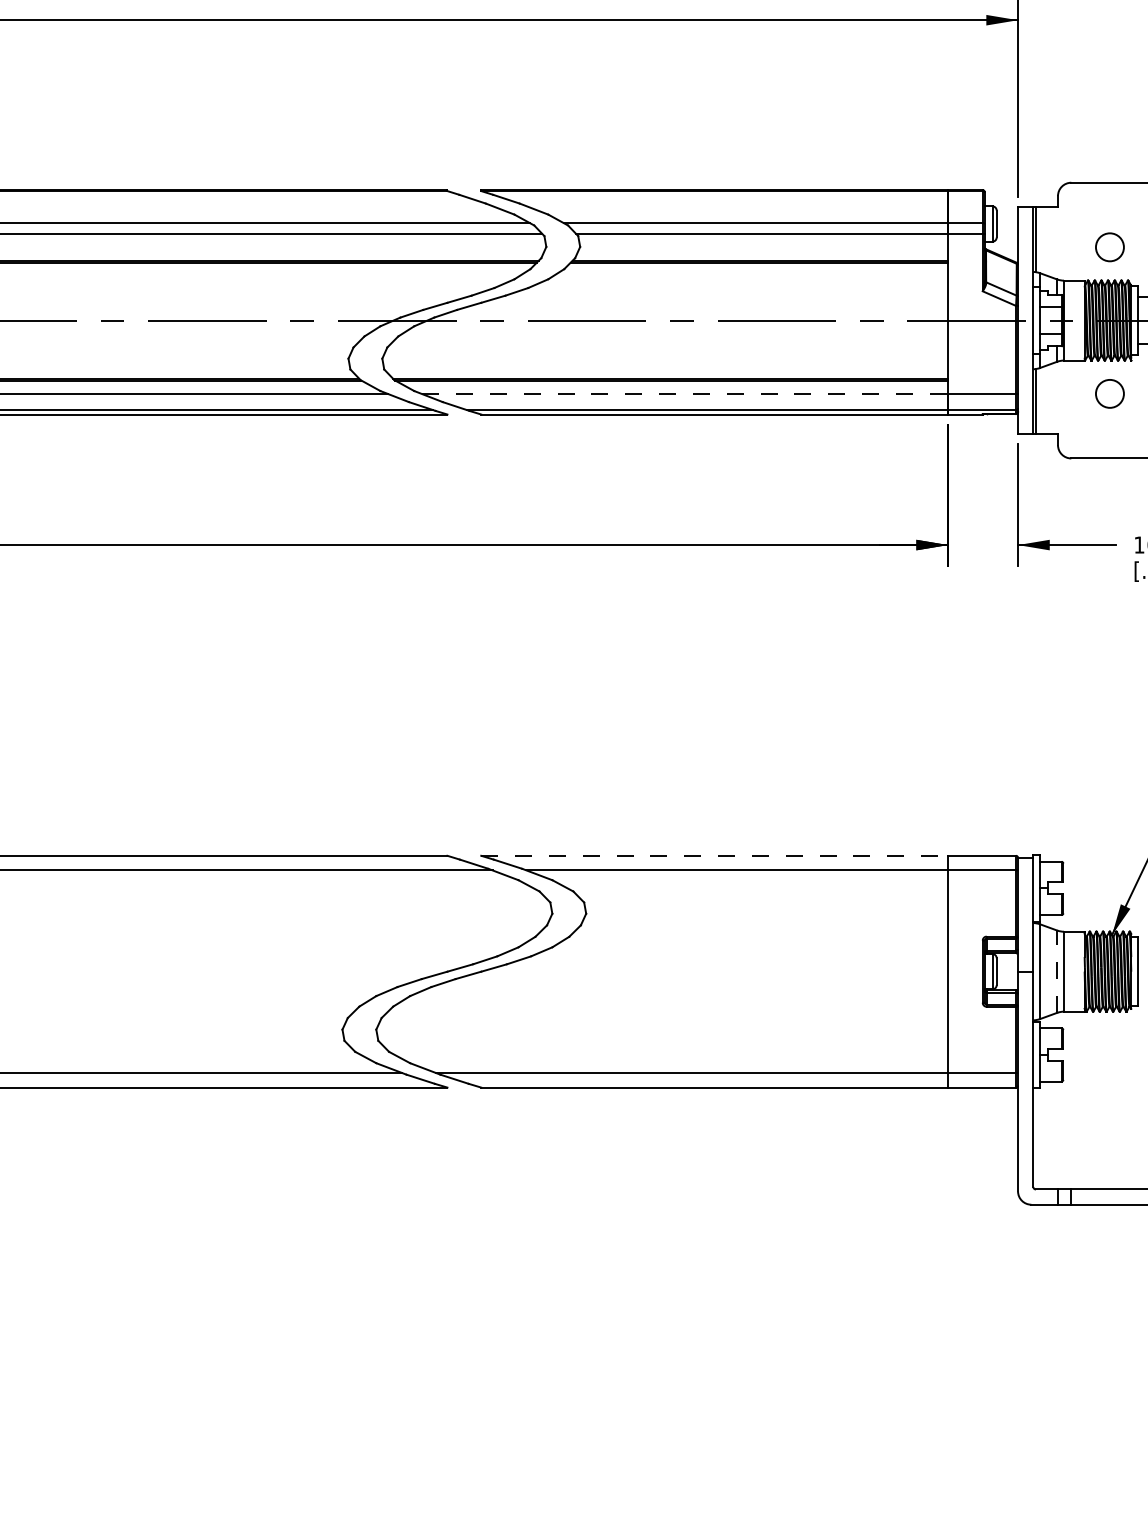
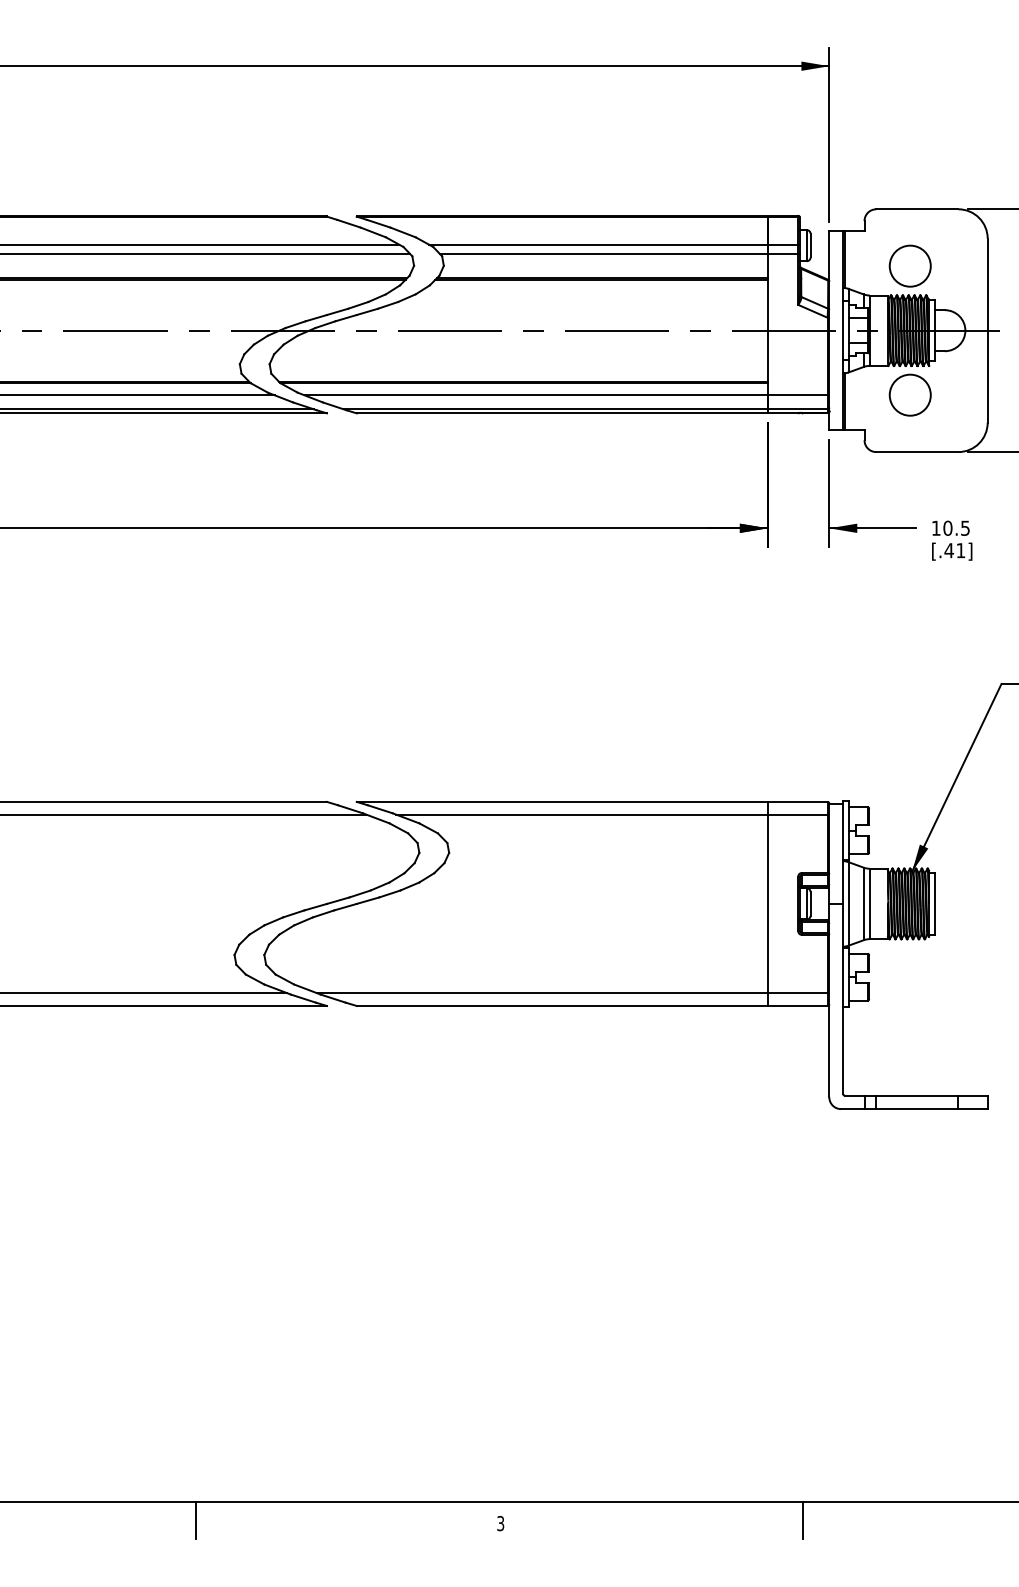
circle: (1109, 246) -> (909, 265), size x1.67
circle: (1109, 393) -> (909, 394), size x1.67
line: (685, 394) -> (536, 395), dashed -> solid
line: (714, 855) -> (562, 801), dashed -> solid
line: (1056, 971) -> (863, 903), dashed -> solid

